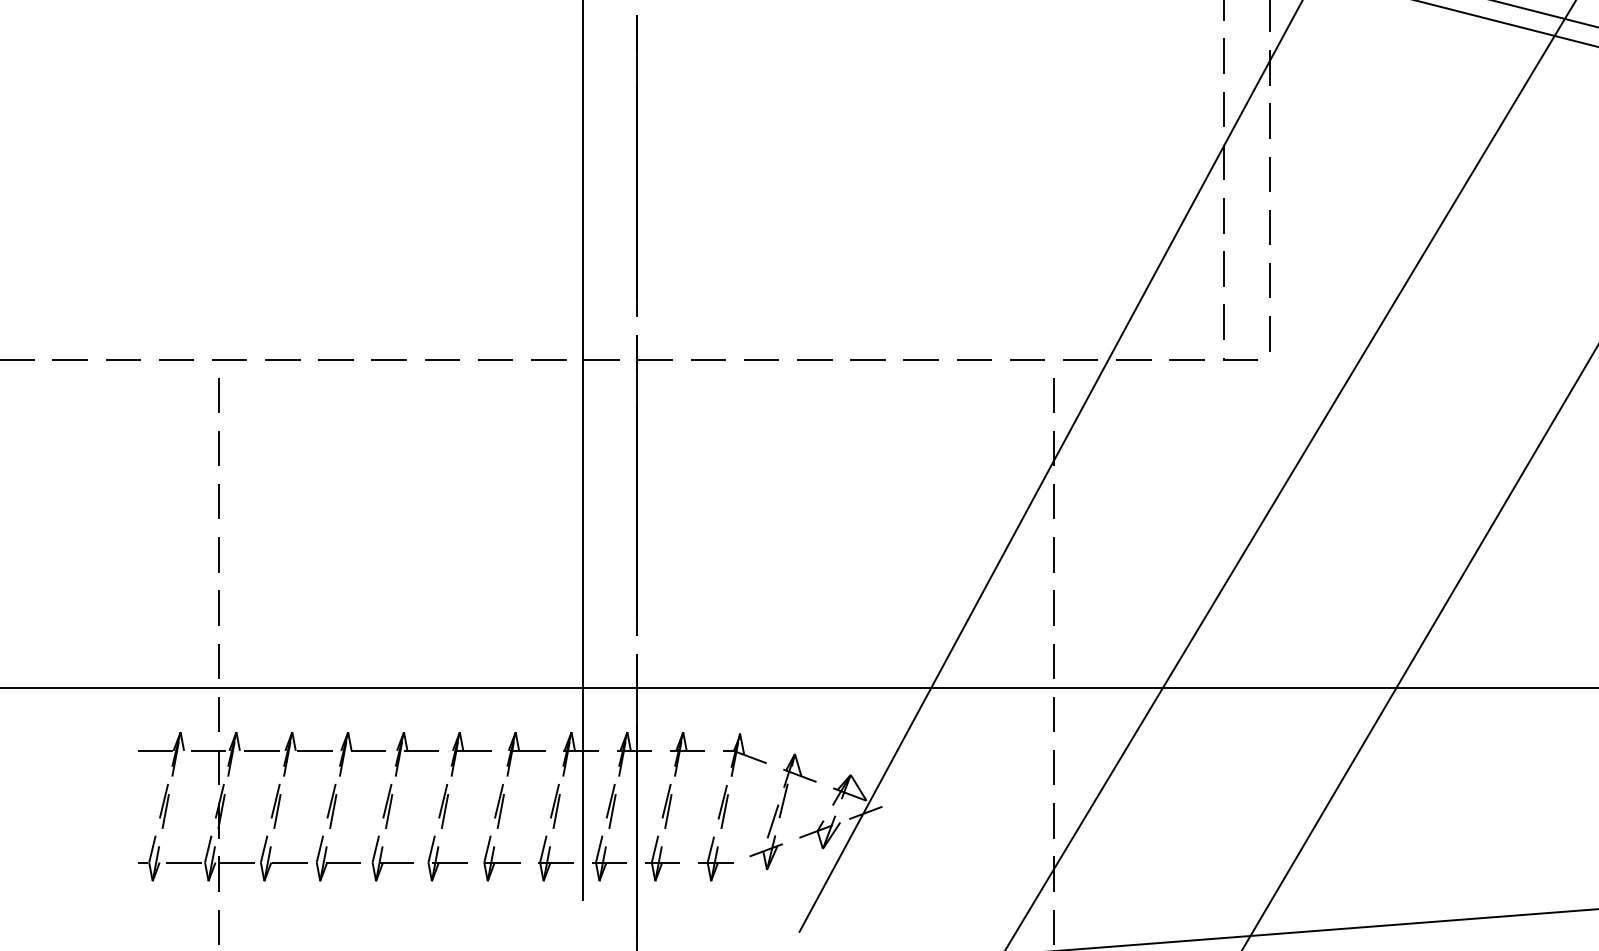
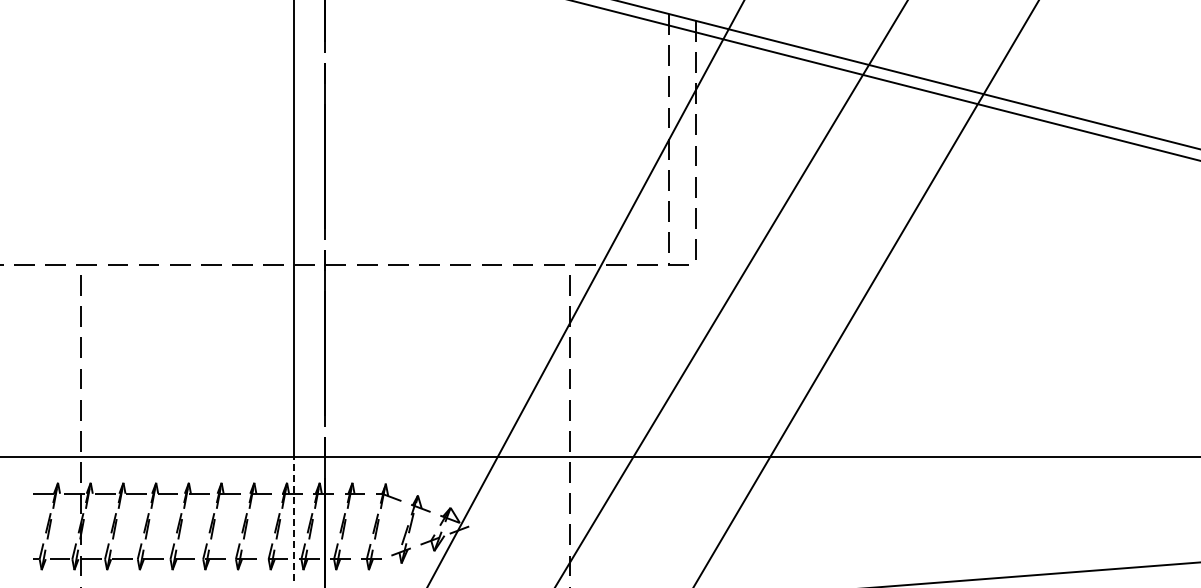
line: (582, 793) -> (293, 518), solid -> dashed

